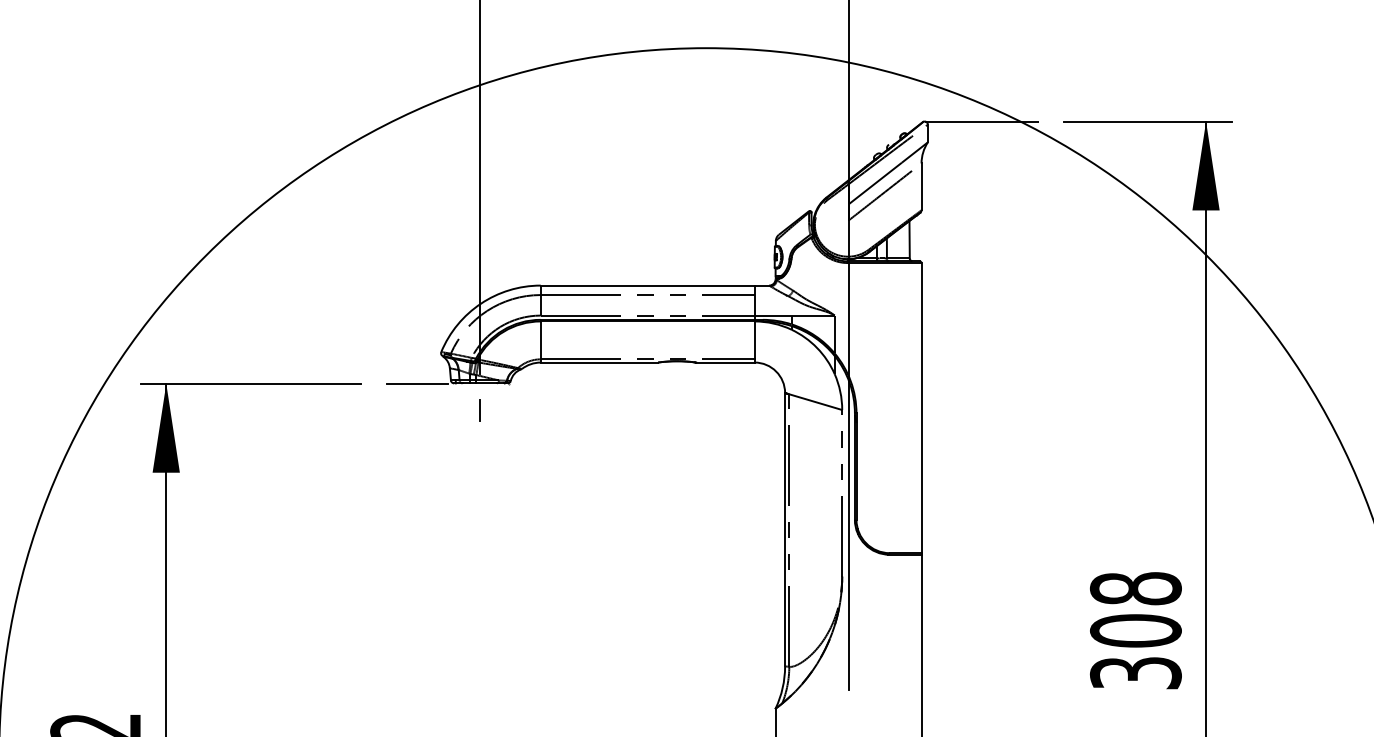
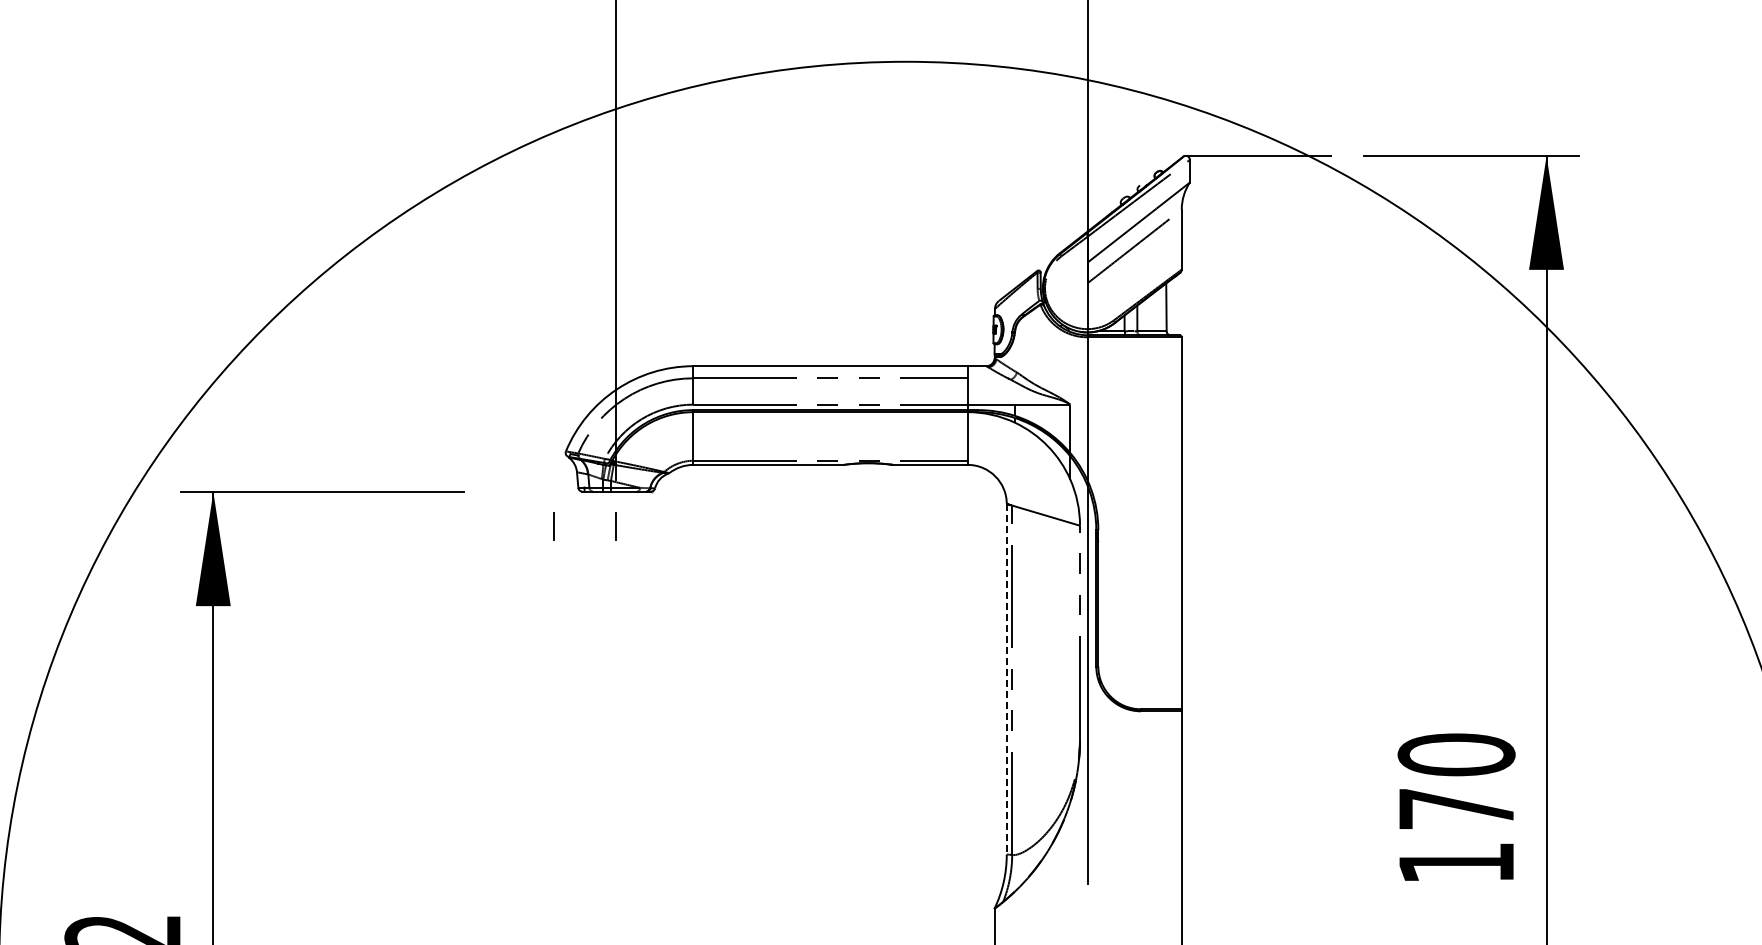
line: (417, 384) -> (535, 492), removed
line: (431, 410) -> (553, 526), added
line: (784, 529) -> (1006, 679), solid -> dashed
text: (1135, 630) -> (1456, 808), 308 -> 170

